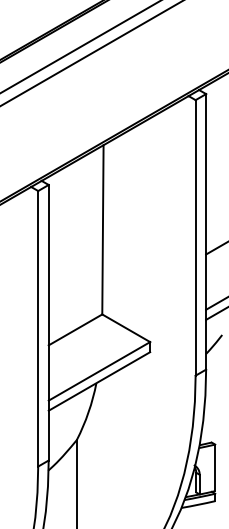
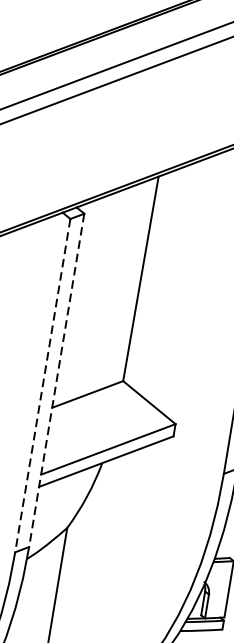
line: (48, 322) -> (56, 380), solid -> dashed
line: (38, 328) -> (43, 385), solid -> dashed

